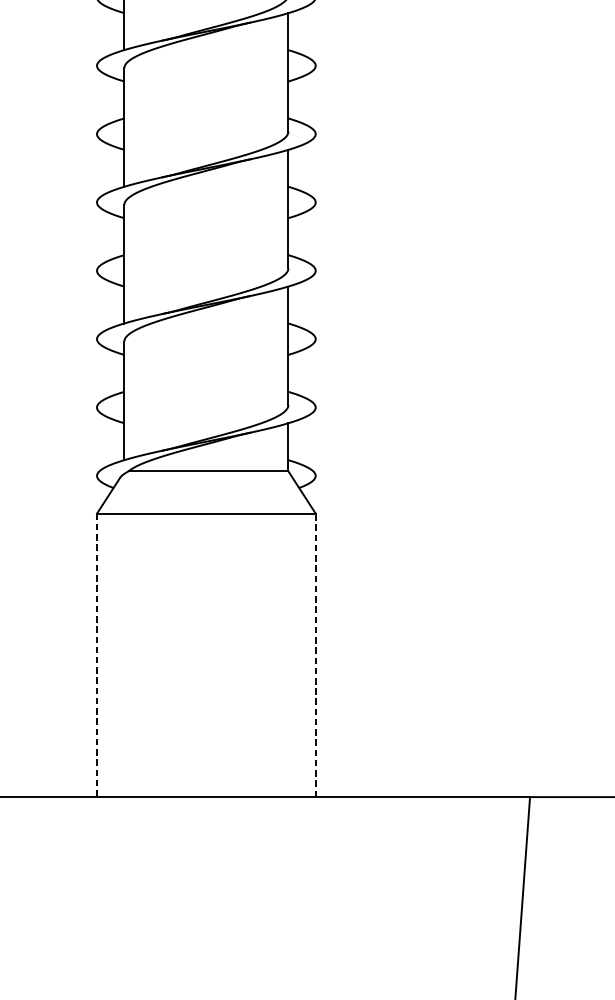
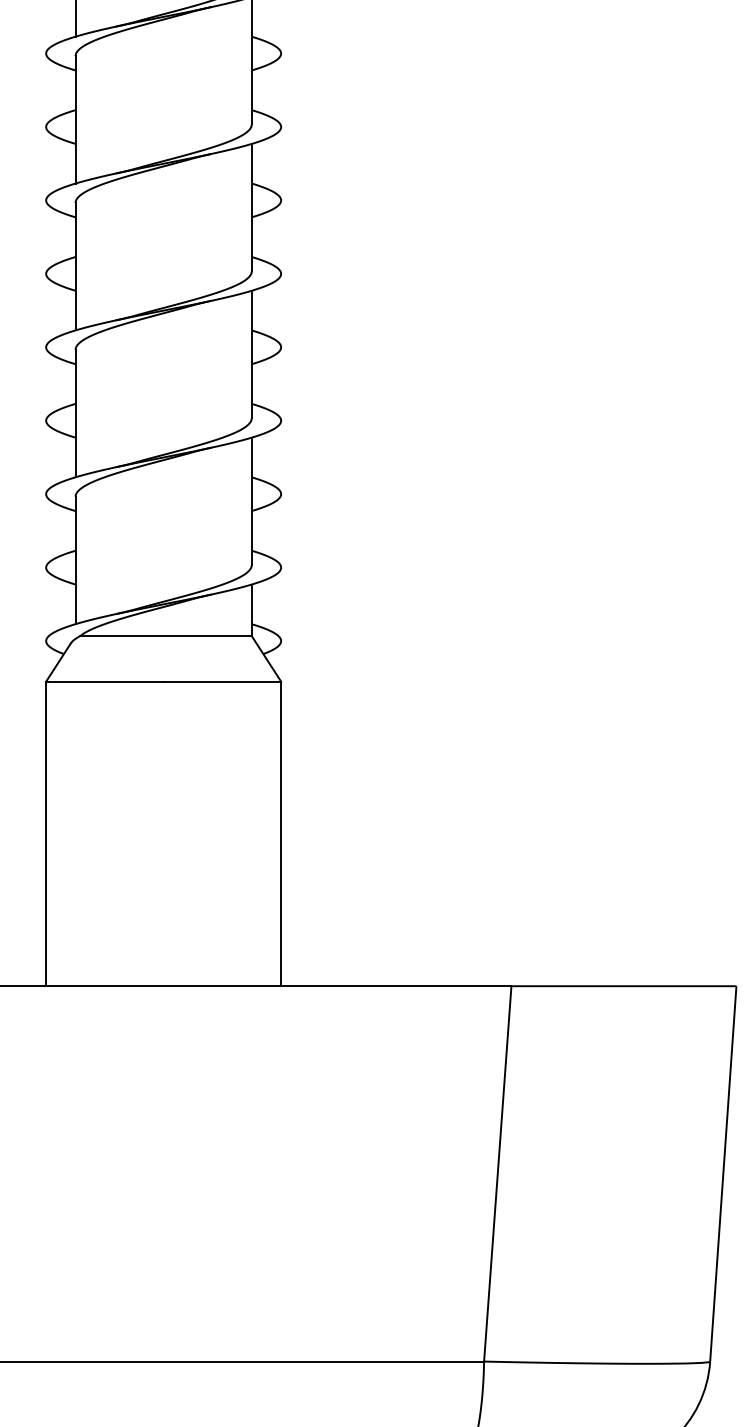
line: (316, 654) -> (281, 833), dashed -> solid
line: (97, 655) -> (46, 834), dashed -> solid

